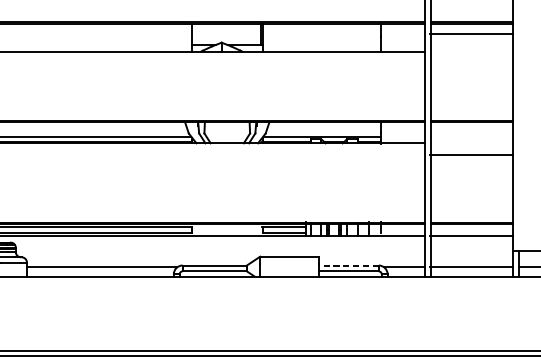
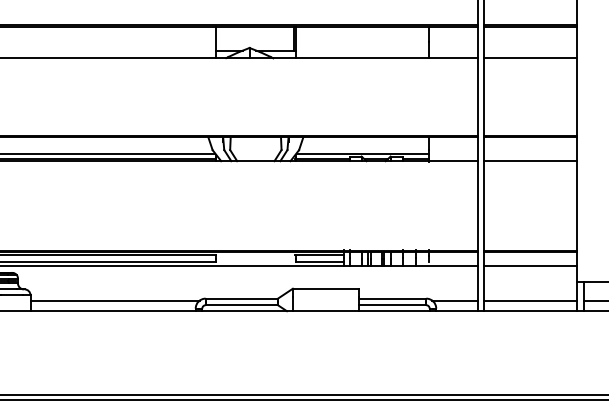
line: (471, 34) -> (530, 58), moved
line: (471, 155) -> (530, 161), moved
line: (348, 265) -> (392, 298), dashed -> solid

